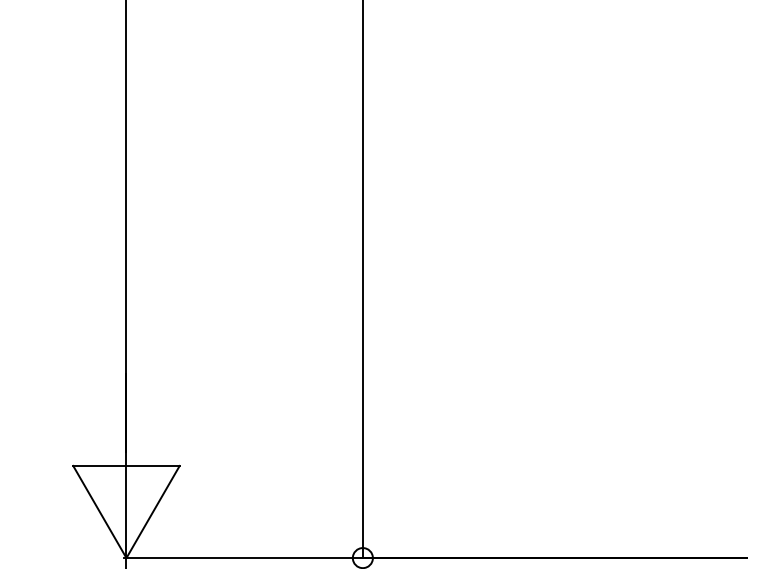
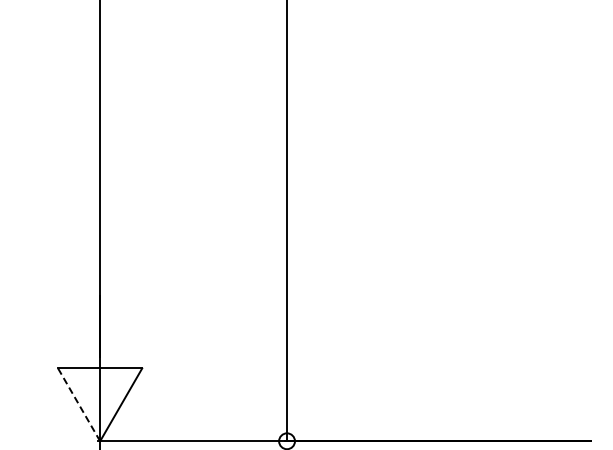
line: (99, 511) -> (78, 404), solid -> dashed

